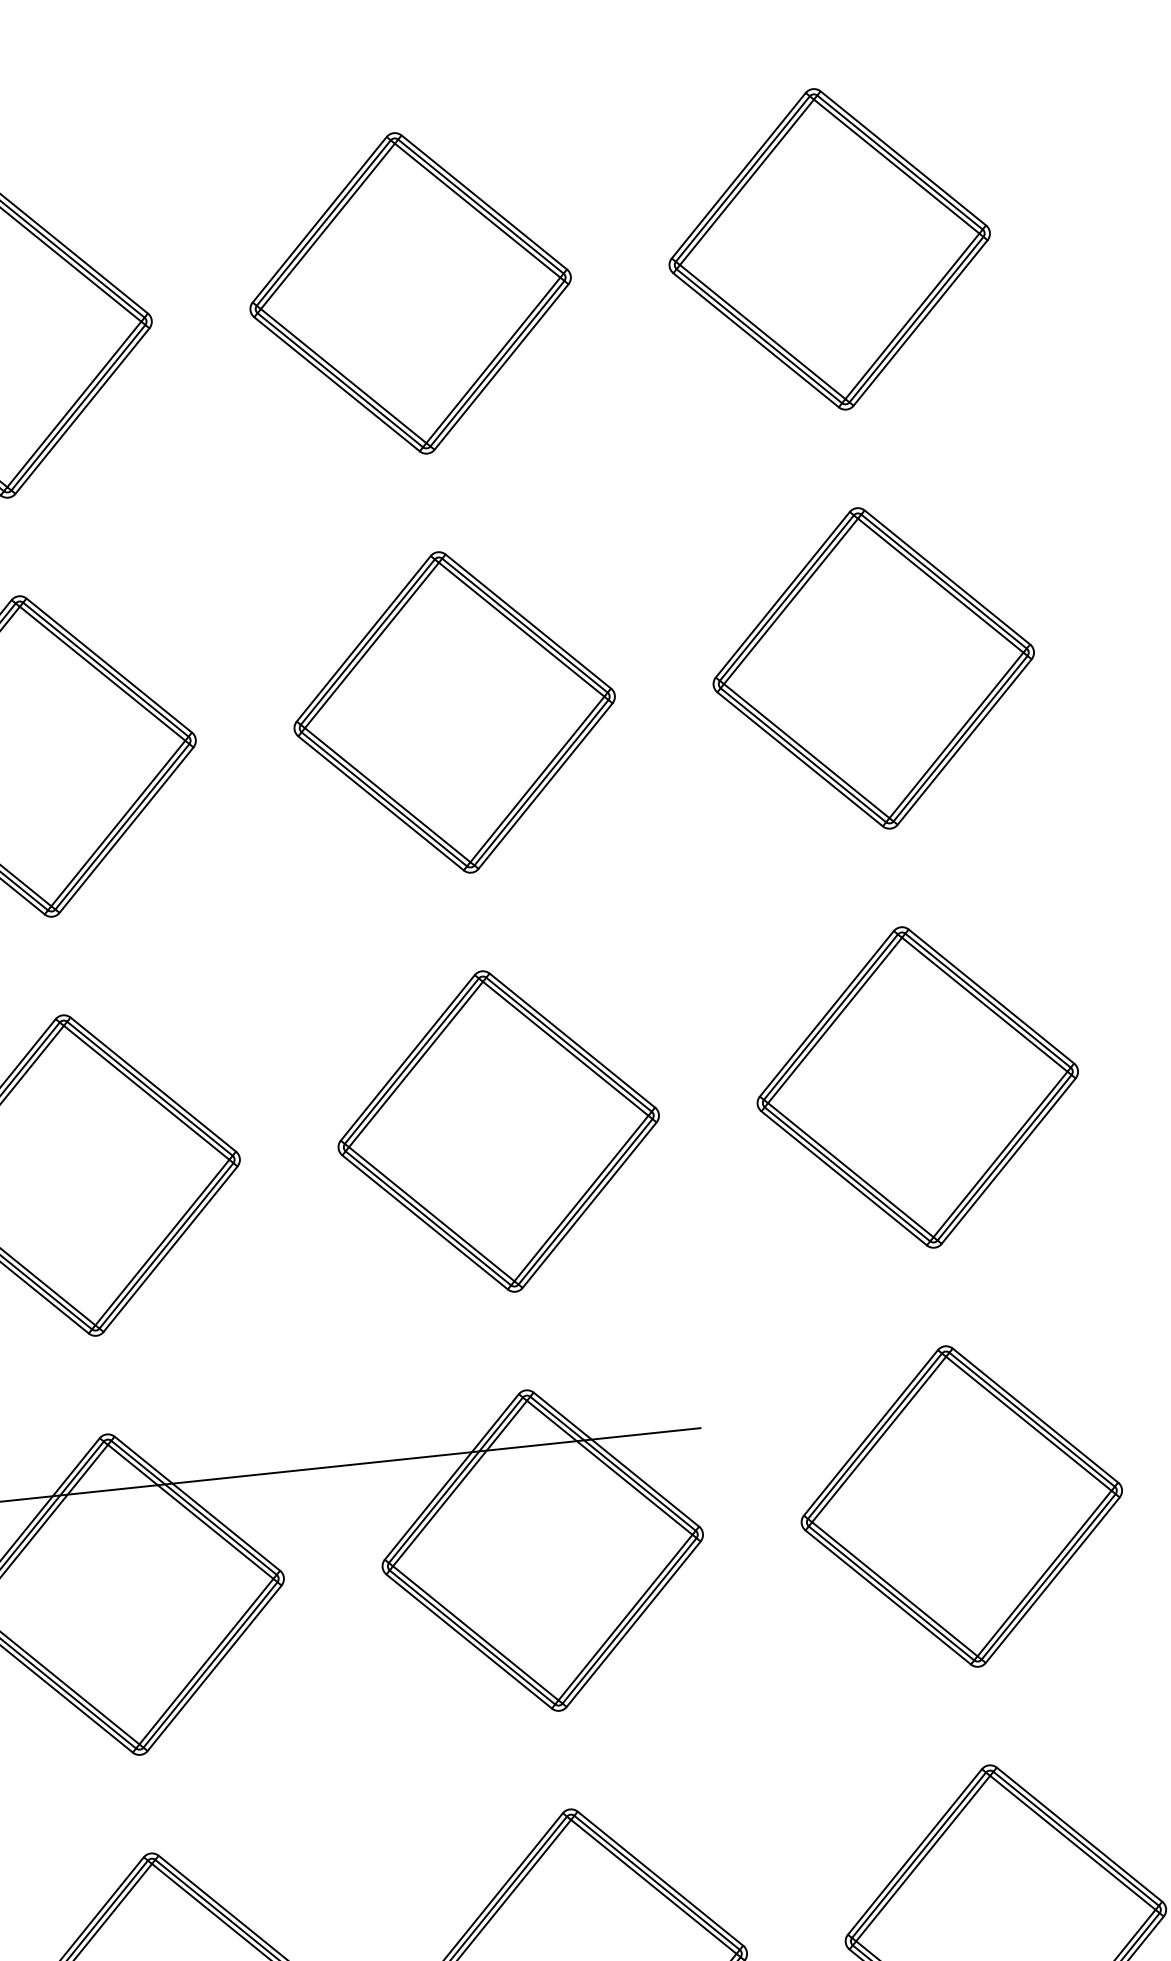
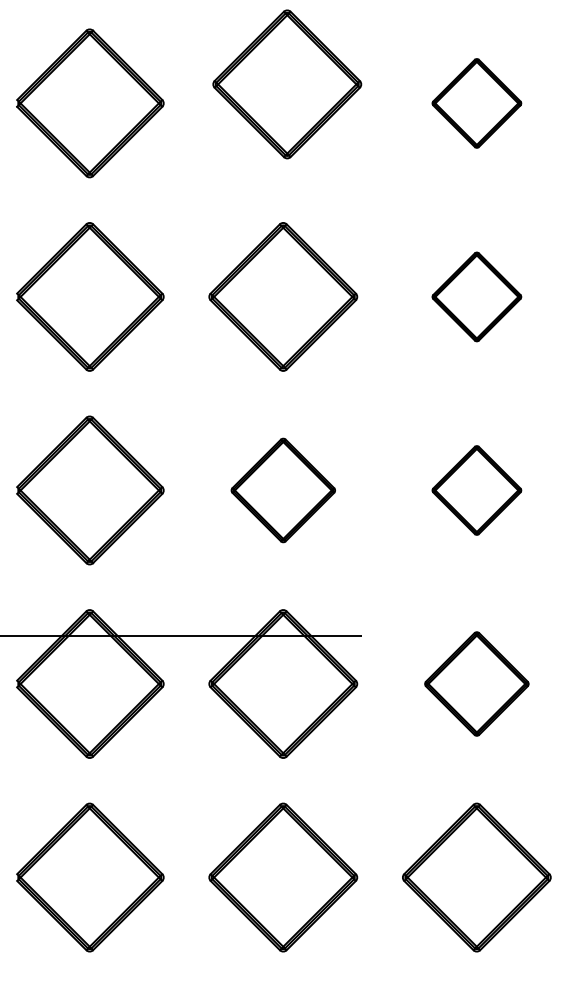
part: (829, 249) -> (476, 103), size x0.6
part: (411, 293) -> (287, 84), moved
part: (872, 667) -> (476, 296), size x0.6
part: (917, 1087) -> (476, 490), size x0.6
part: (499, 1131) -> (283, 490), size x0.7
part: (961, 1505) -> (476, 683), size x0.7

